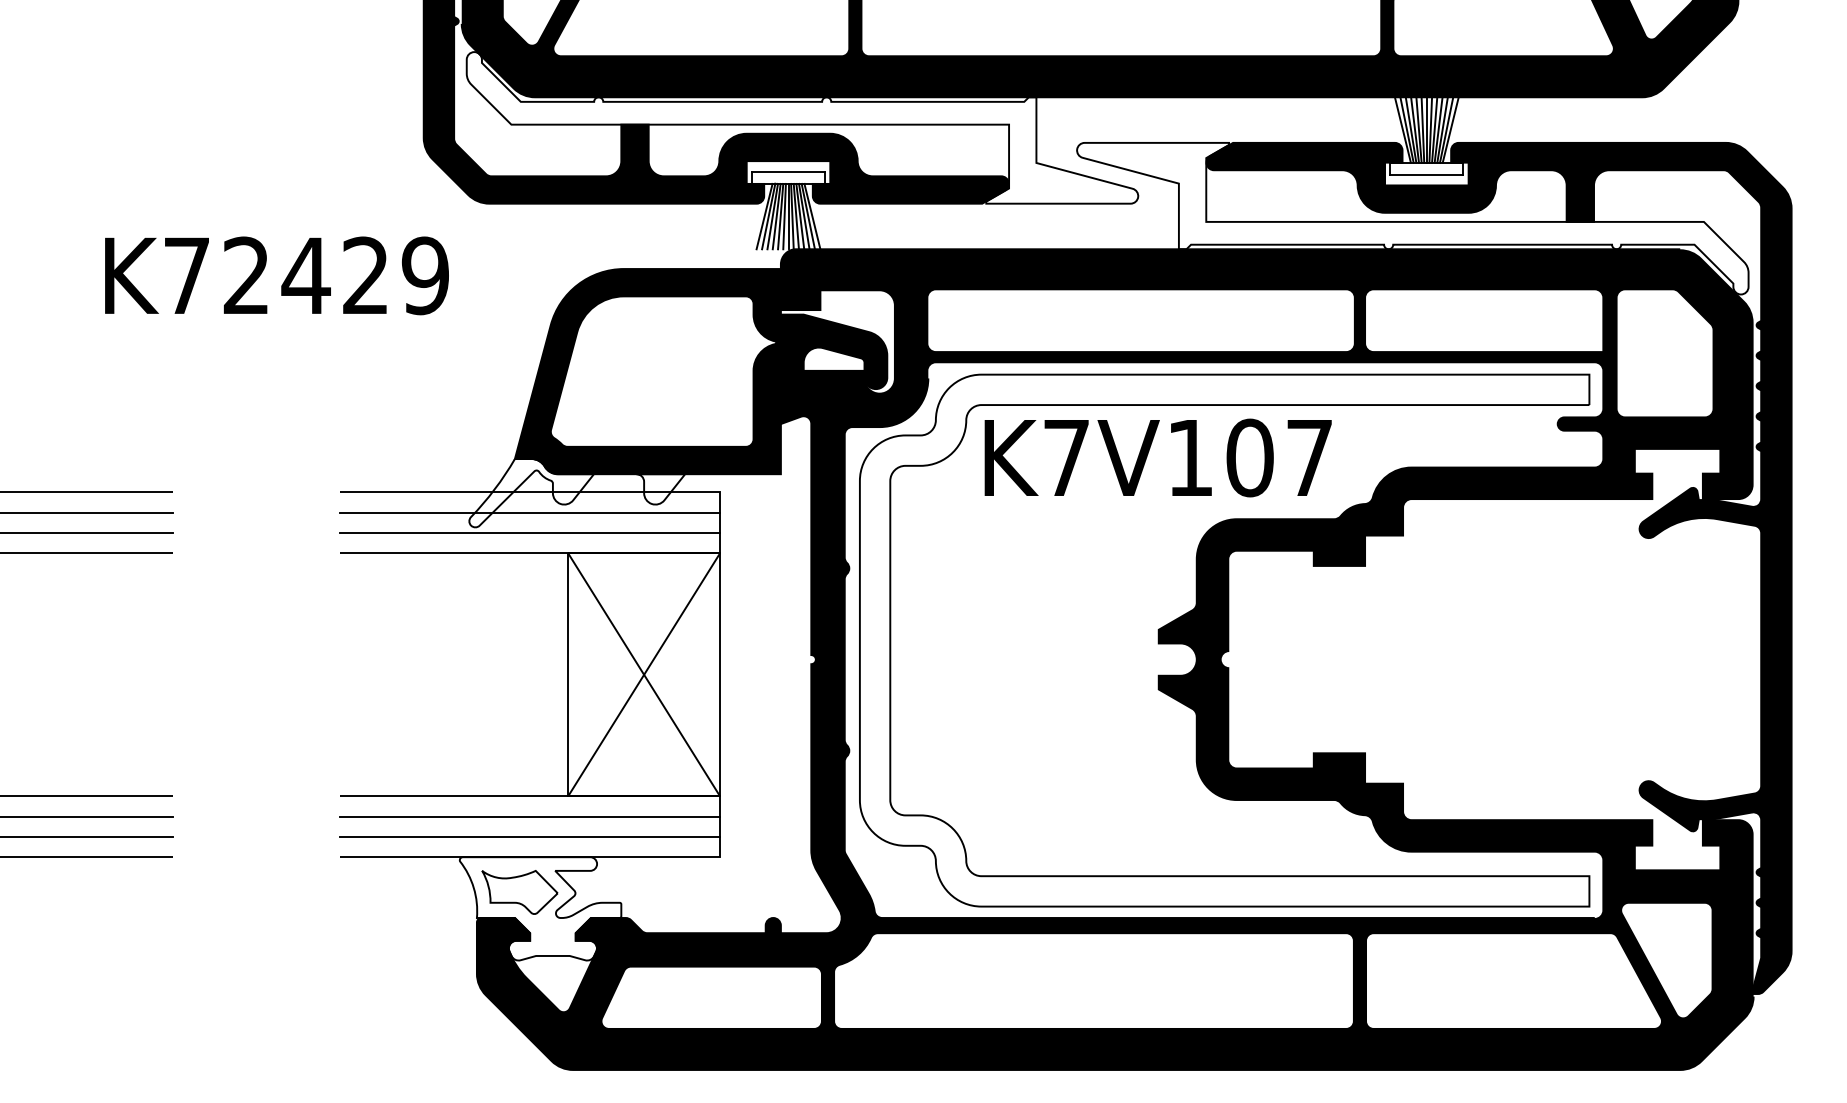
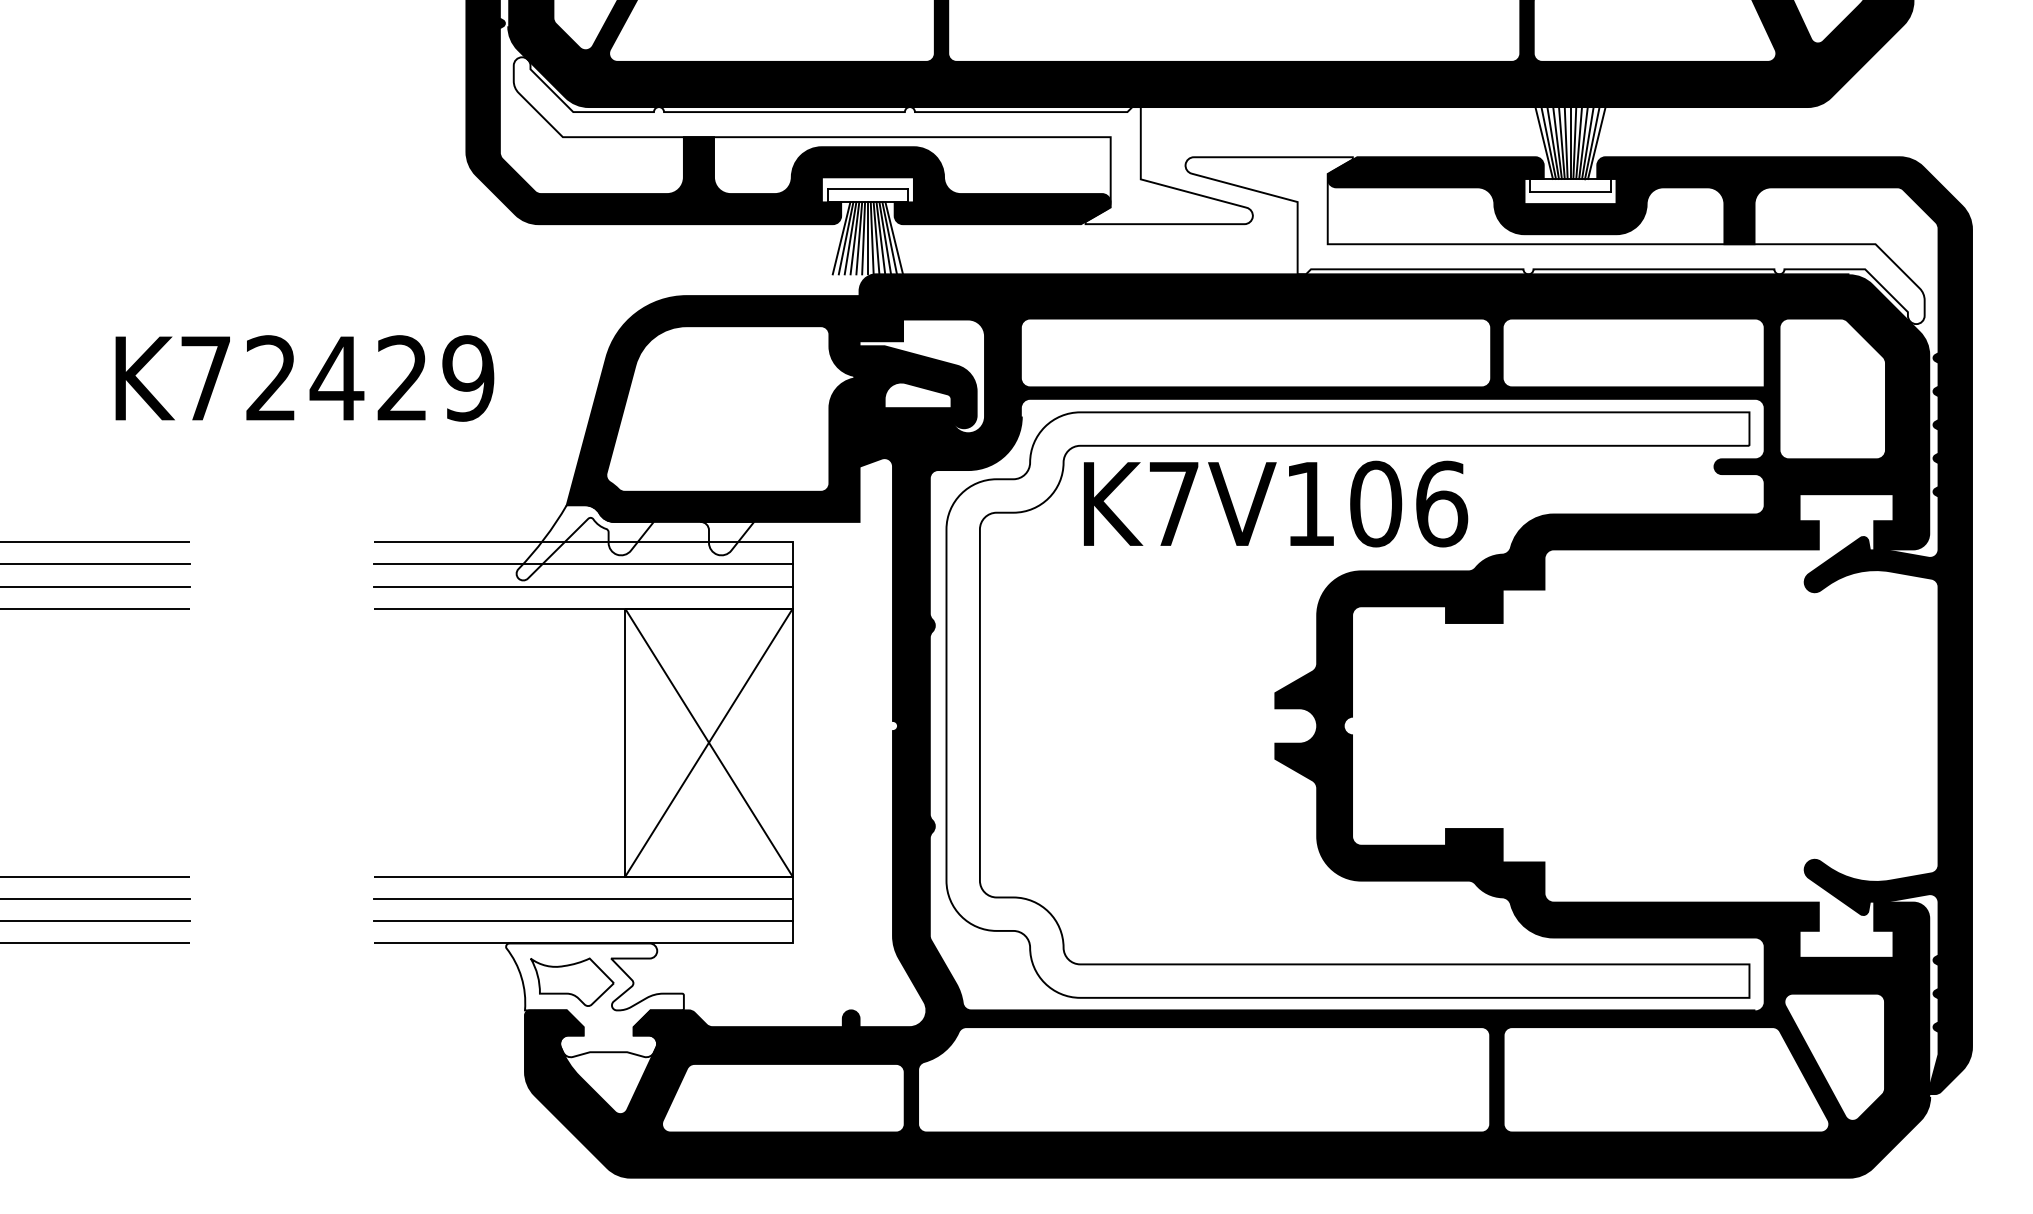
text: (276, 275) -> (304, 378), moved
text: (1309, 457) -> (1441, 503), K7V107 -> K7V106

